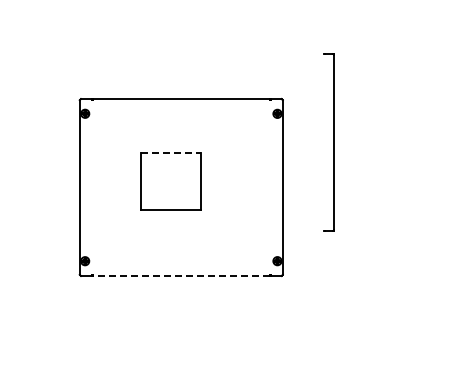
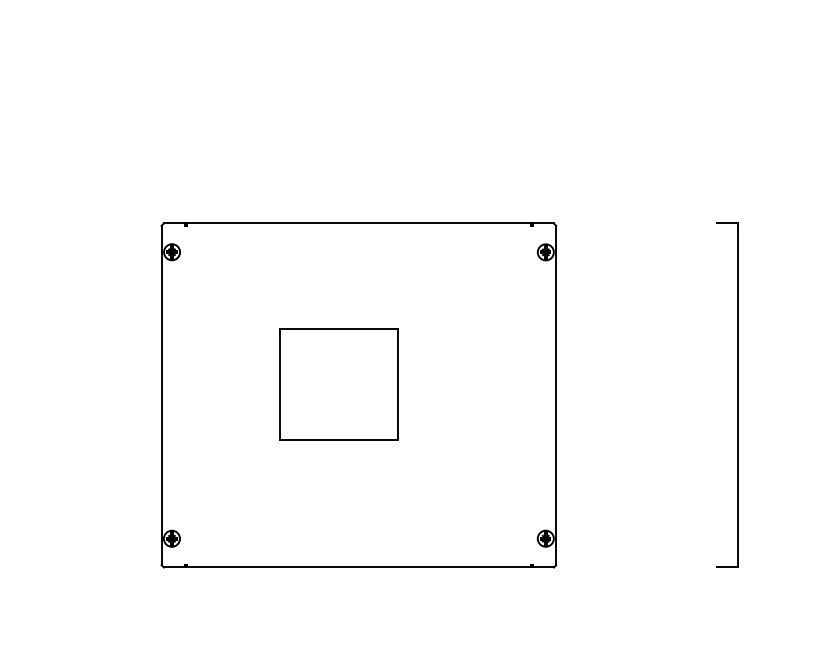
part: (328, 142) -> (726, 395), moved
line: (171, 153) -> (339, 329), dashed -> solid
line: (180, 275) -> (357, 566), dashed -> solid

